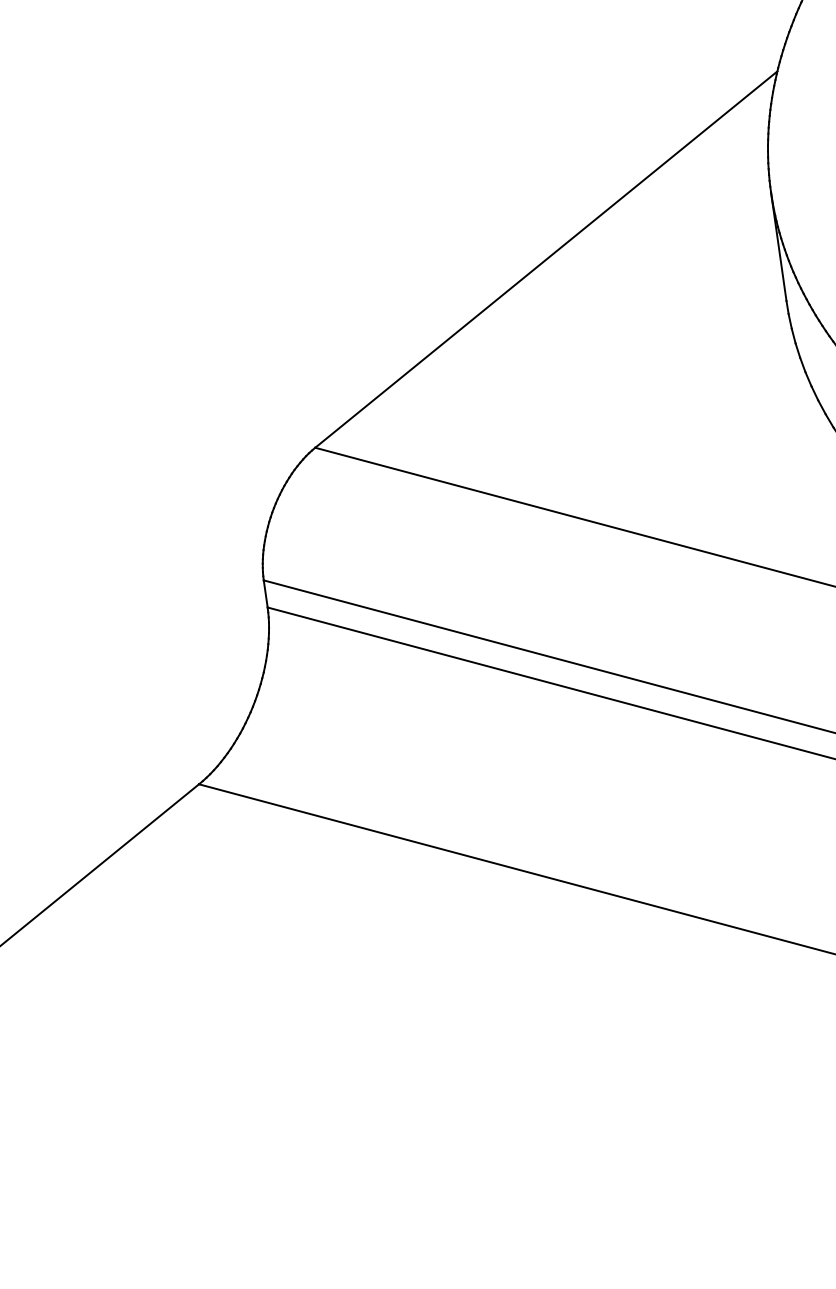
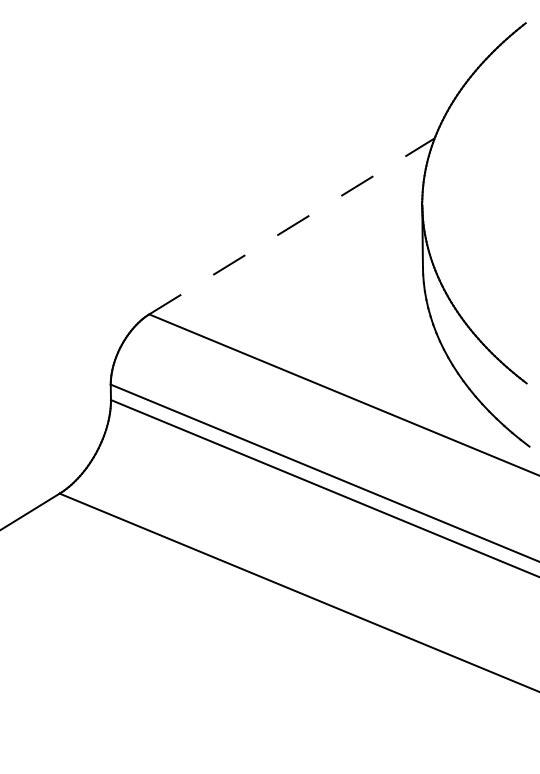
line: (547, 259) -> (292, 226), solid -> dashed

